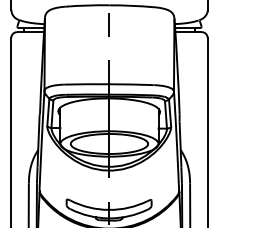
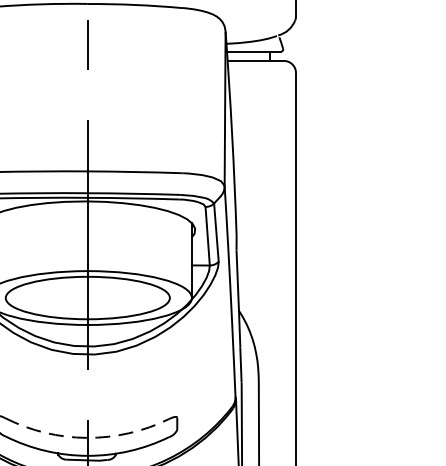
arc: (109, 209) -> (87, 436), solid -> dashed

